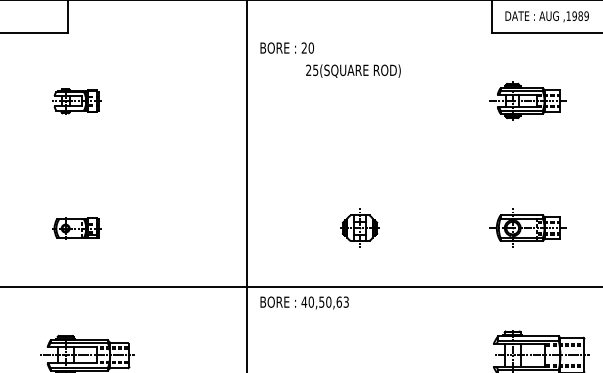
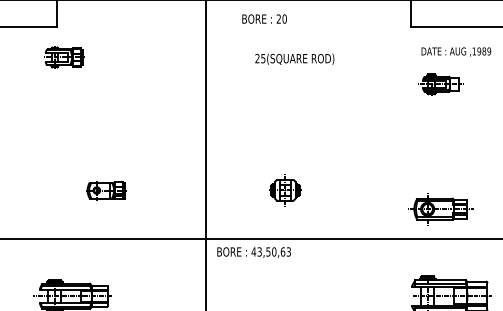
text: (547, 16) -> (456, 51), moved
text: (287, 47) -> (264, 18), moved
part: (77, 101) -> (64, 57), moved
part: (528, 101) -> (440, 84), size x0.7
part: (77, 228) -> (106, 190), moved
part: (360, 228) -> (285, 190), moved
part: (528, 228) -> (440, 209), moved
text: (311, 301) -> (259, 251), 40,50,63 -> 43,50,63

